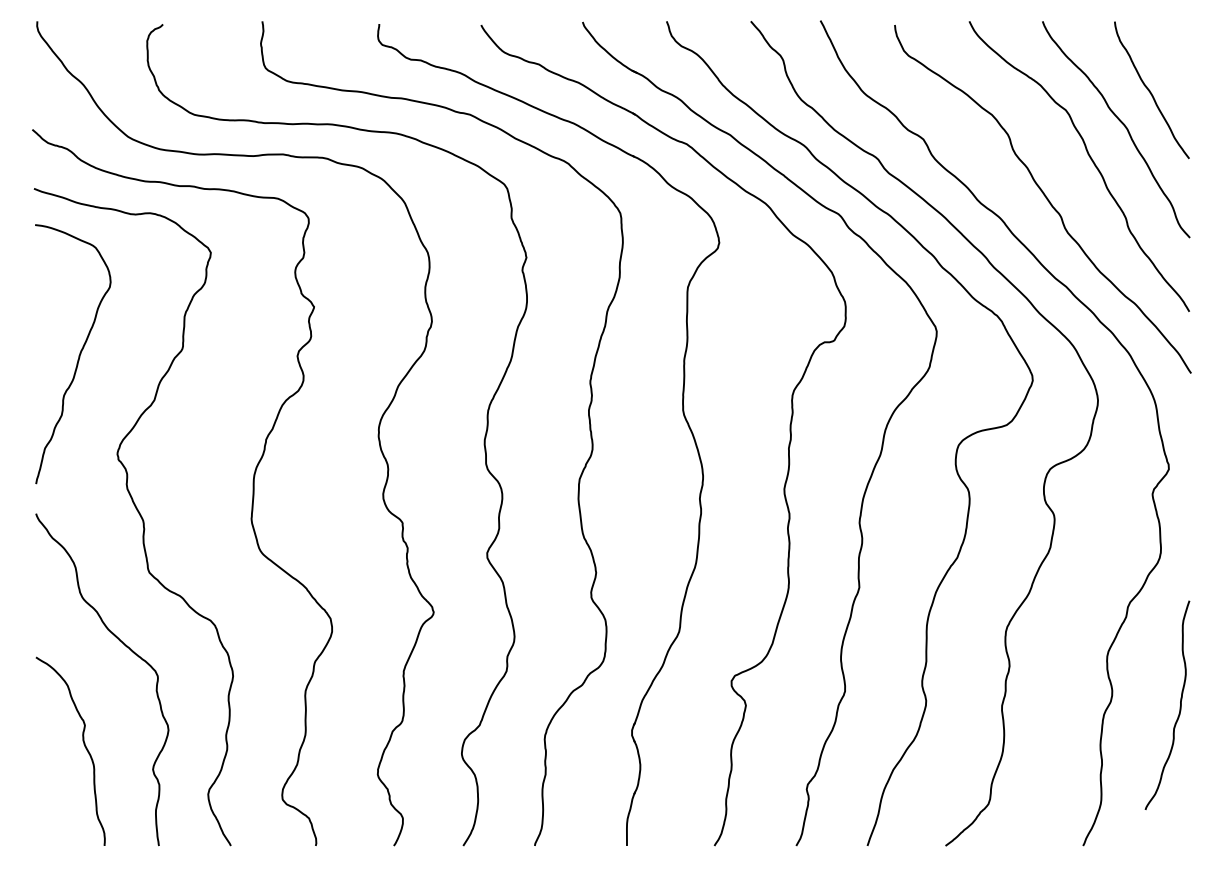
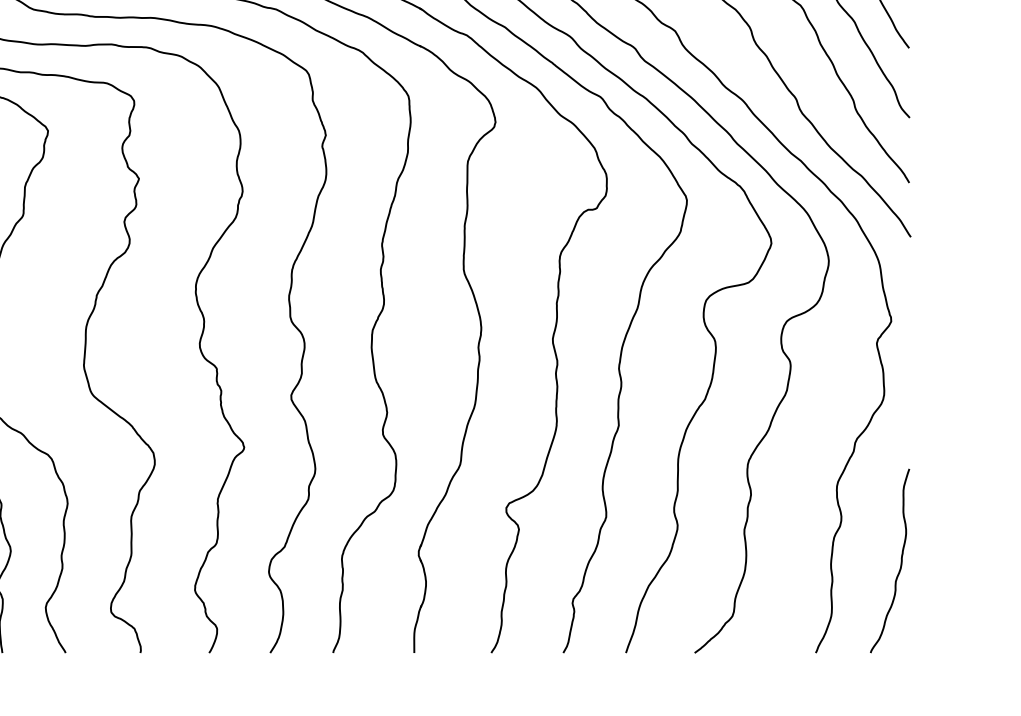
curve: (1179, 706) -> (900, 561), moved

